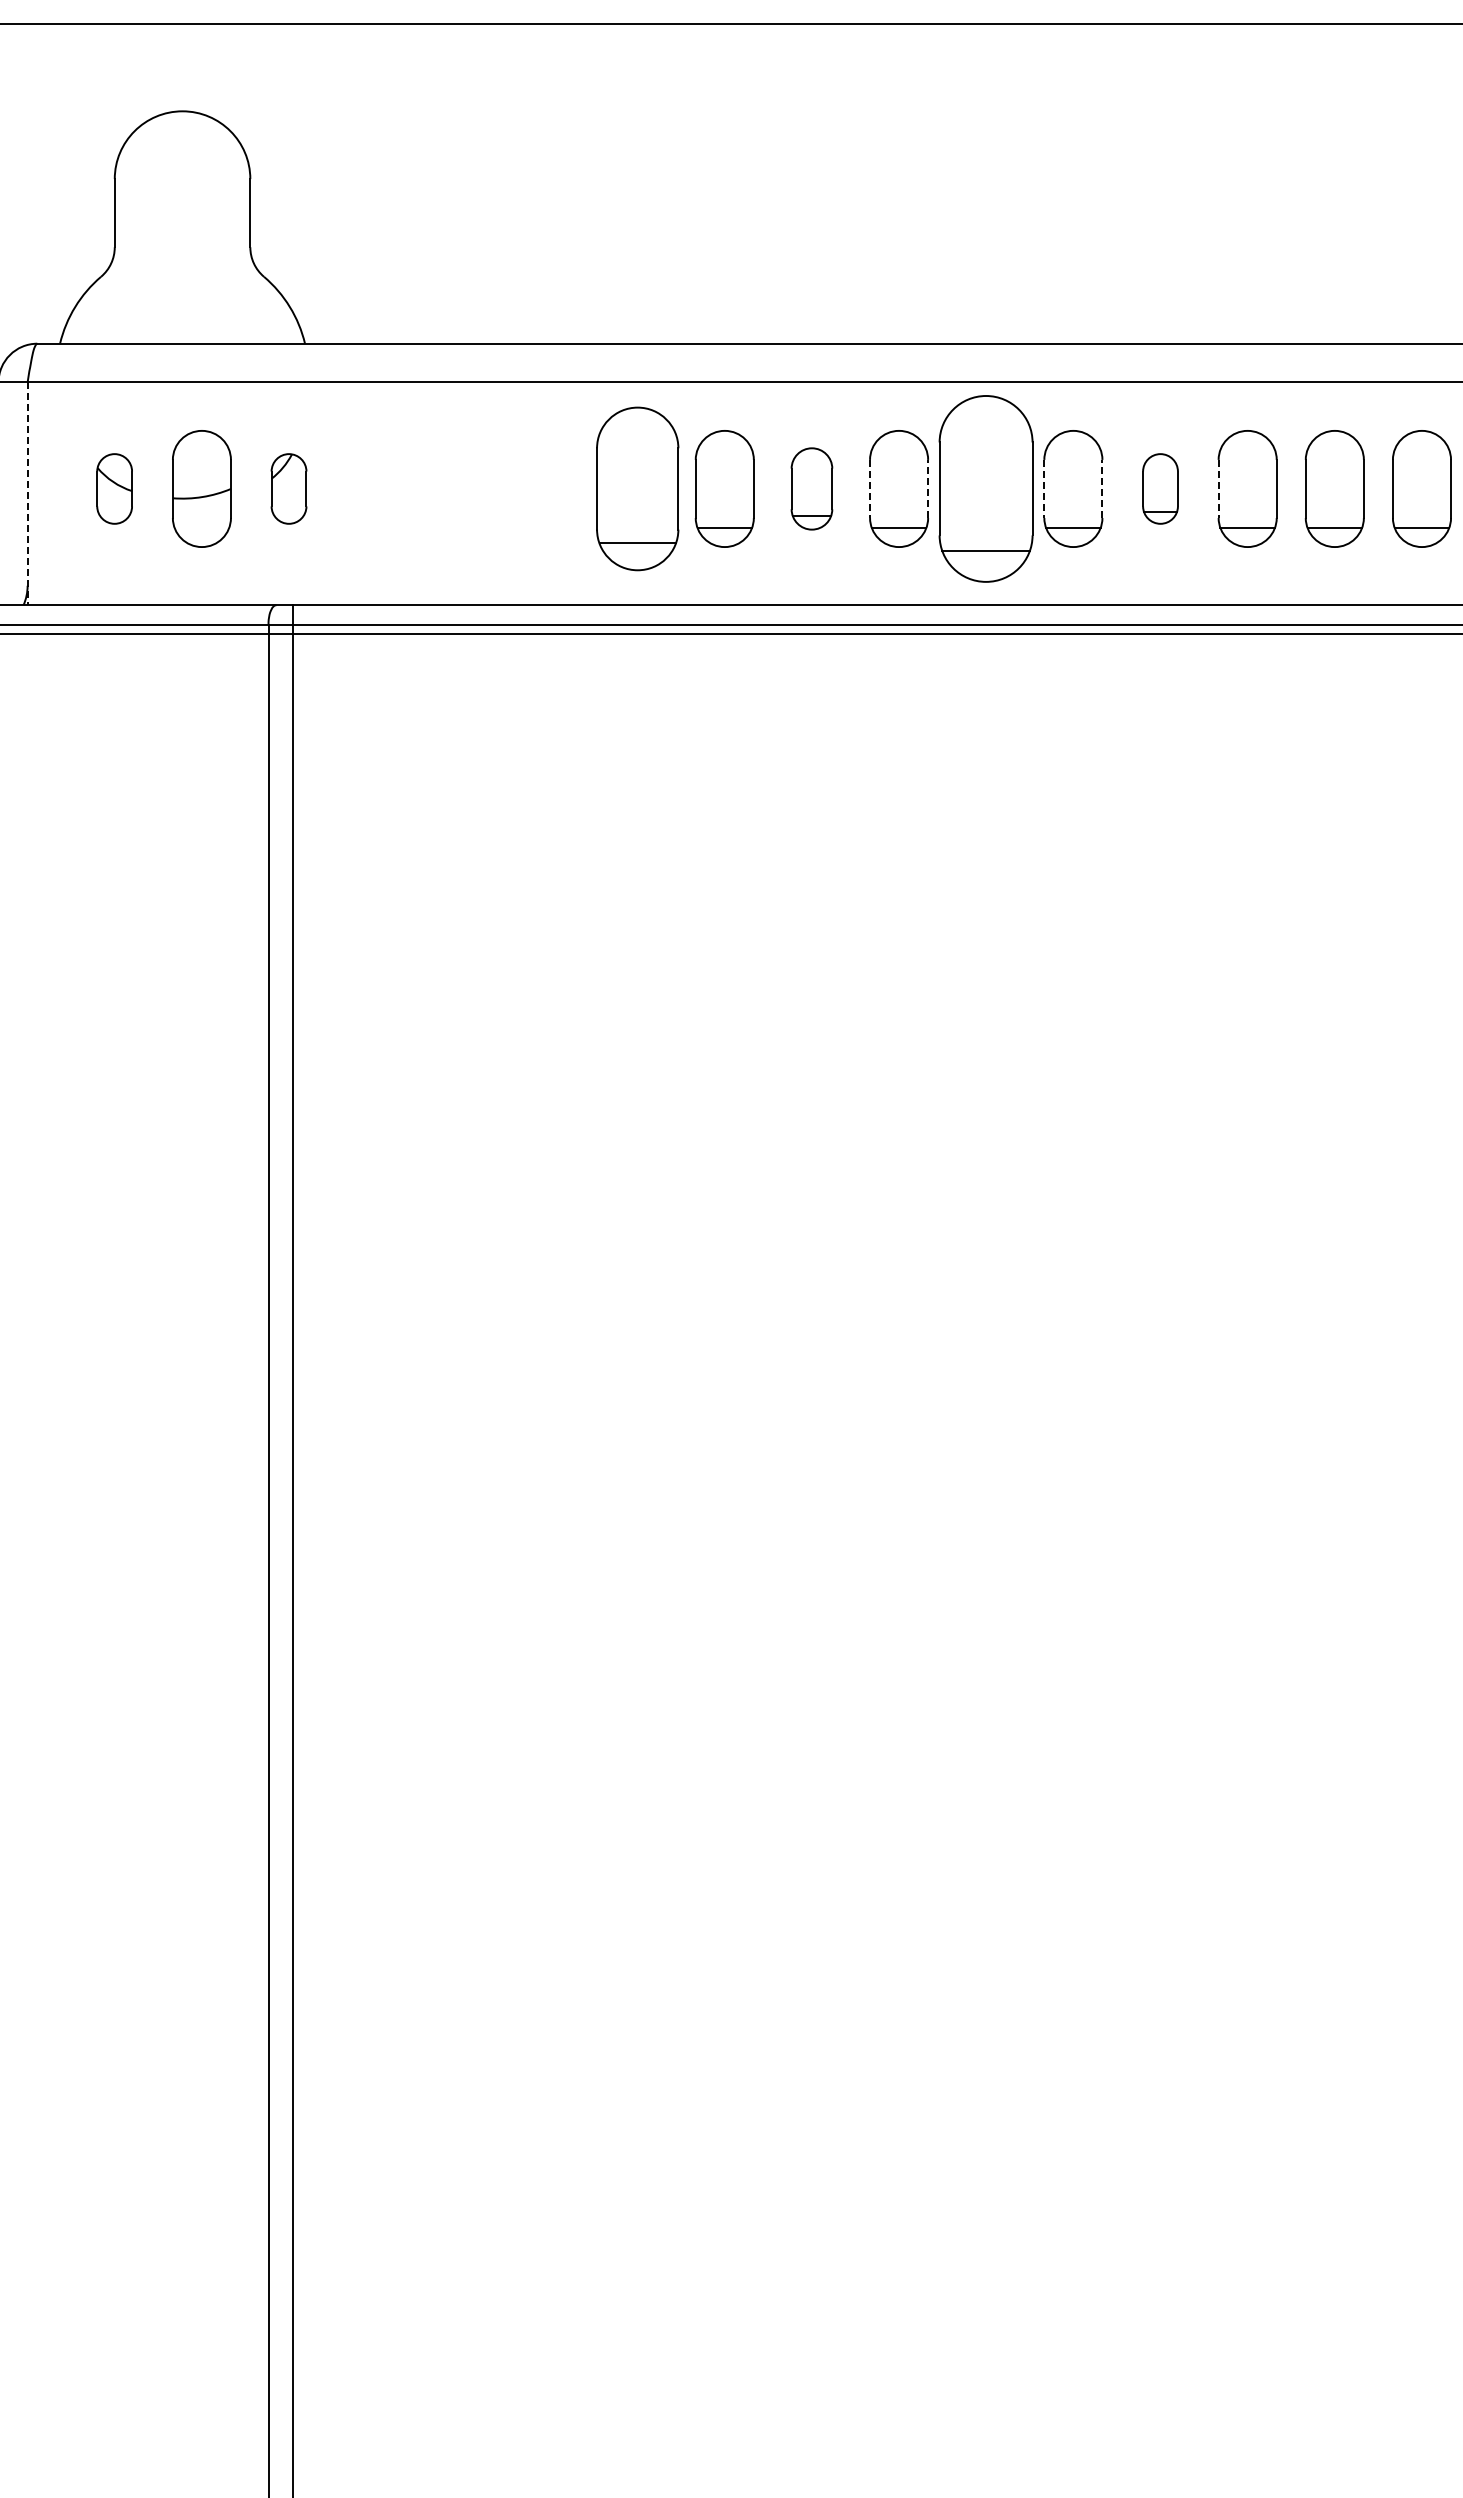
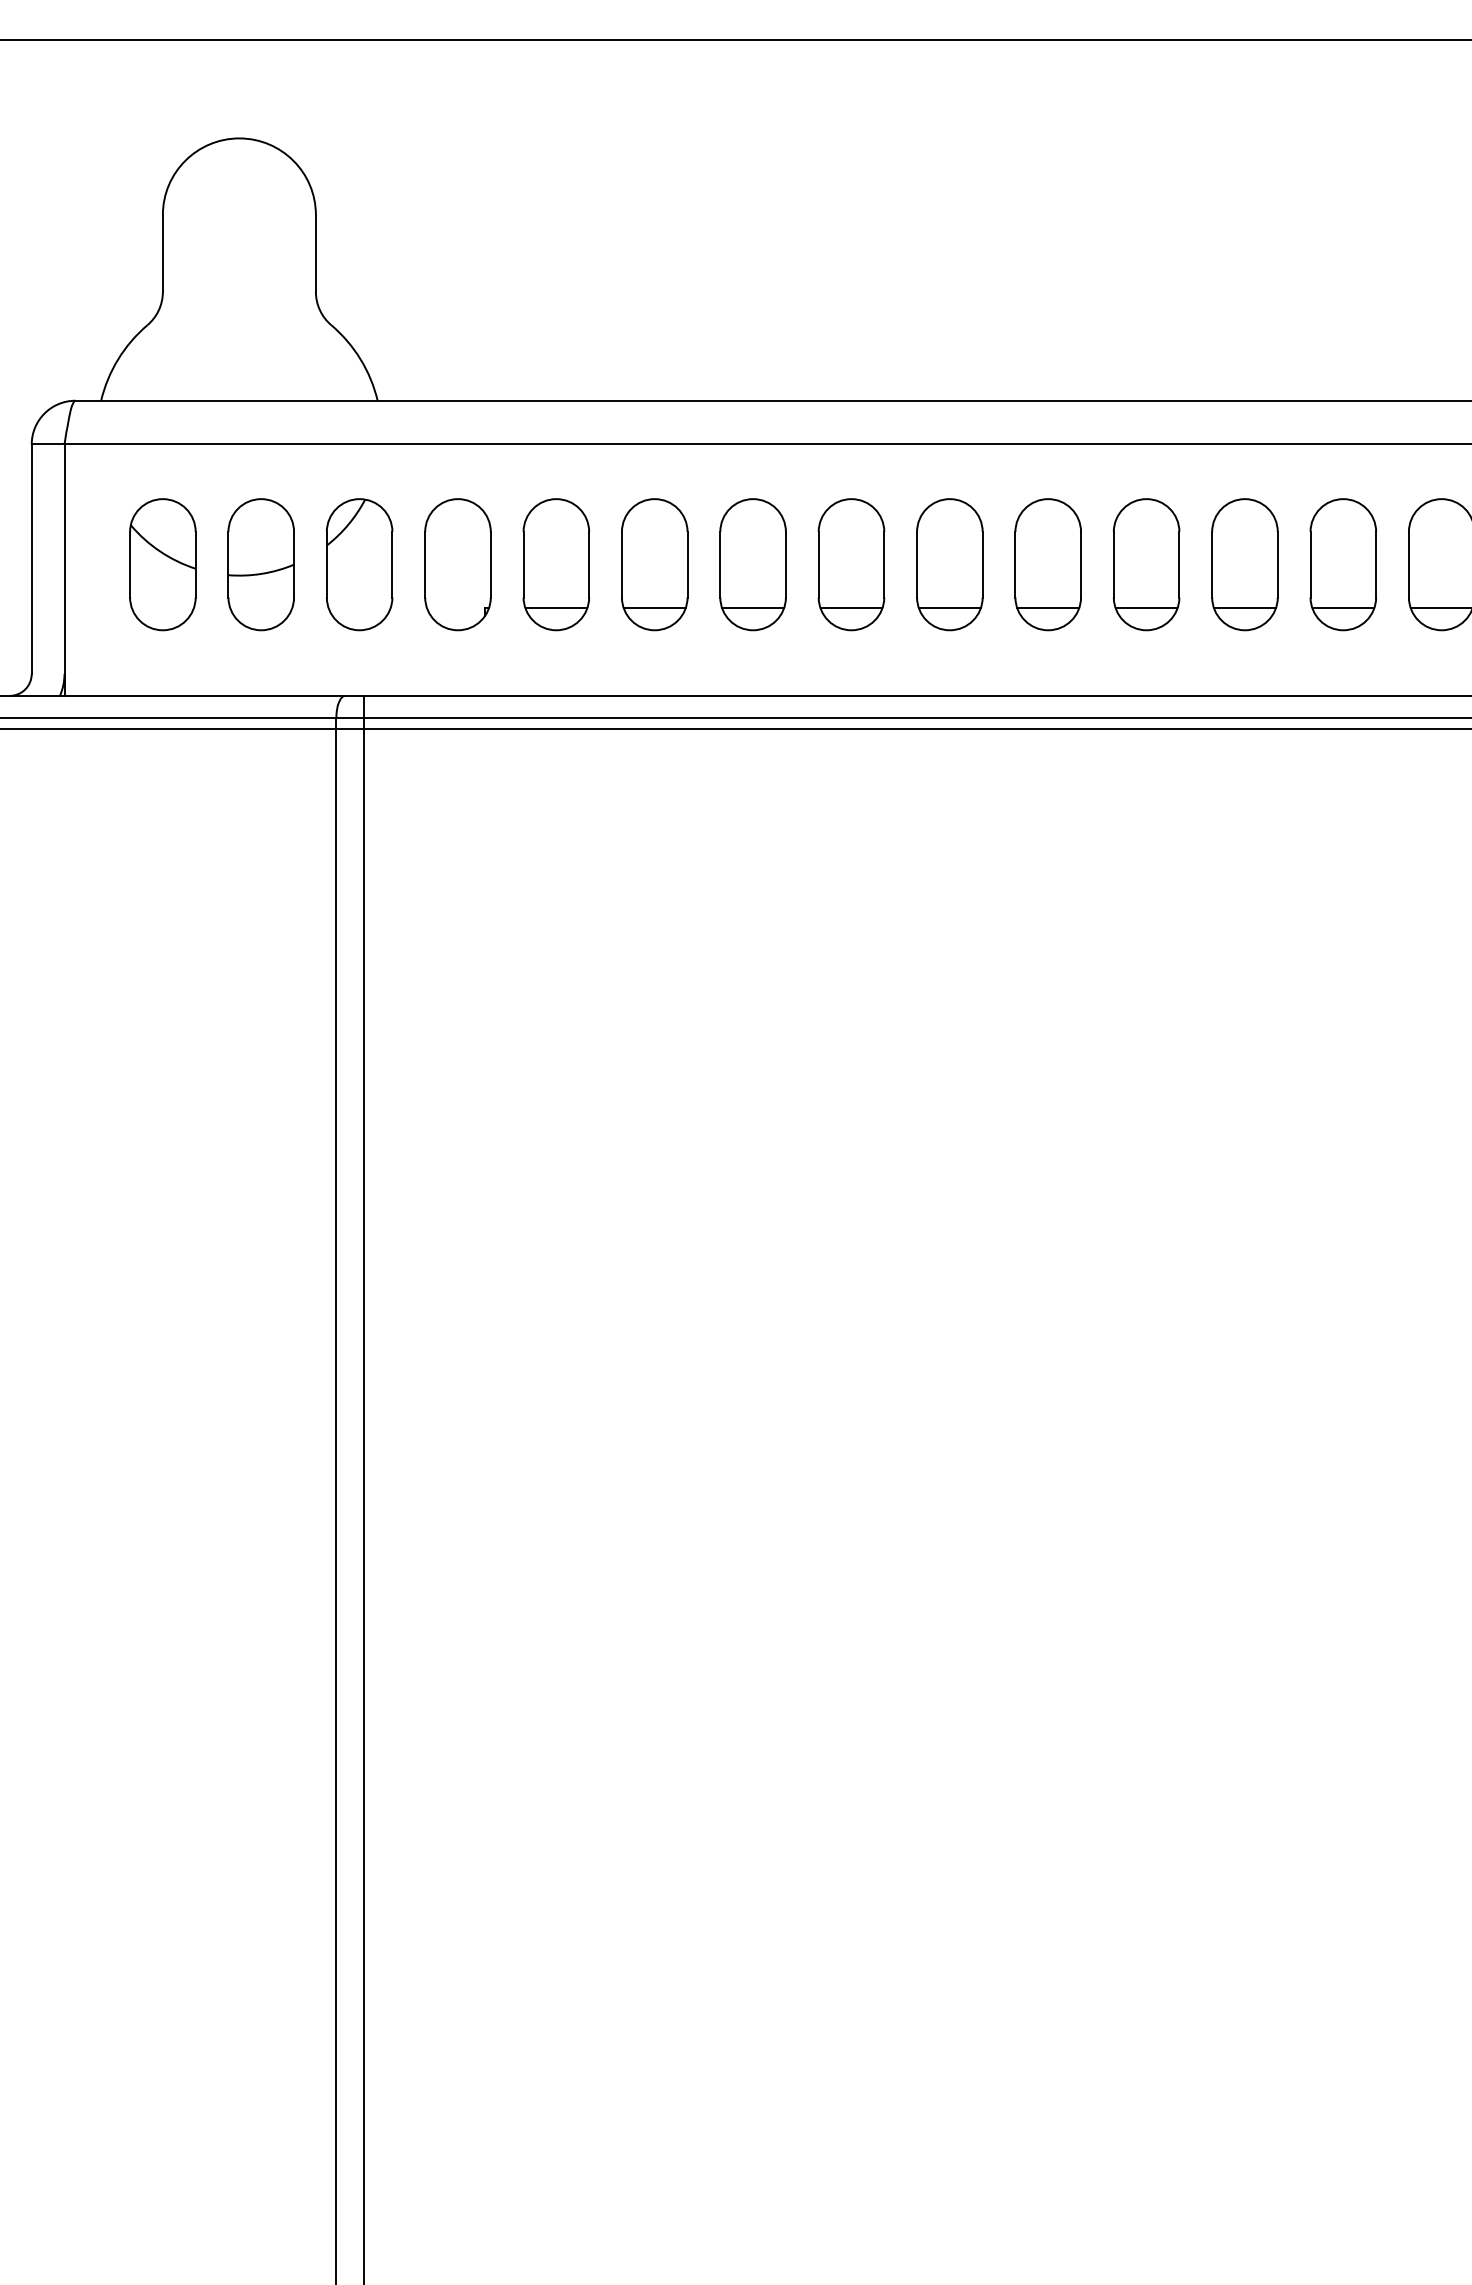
part: (114, 488) -> (162, 564), size x1.67
part: (288, 488) -> (358, 564), size x1.67
part: (376, 488) -> (458, 564), added
part: (463, 488) -> (556, 564), added
part: (550, 488) -> (654, 564), added
part: (637, 488) -> (752, 564), size x0.71
part: (811, 488) -> (949, 564), size x1.43
line: (928, 488) -> (1081, 564), dashed -> solid
part: (986, 488) -> (1146, 564), size x0.62
line: (1102, 488) -> (1277, 564), dashed -> solid
part: (1160, 488) -> (1343, 564), size x1.67
line: (870, 489) -> (1015, 565), dashed -> solid
line: (1044, 489) -> (1212, 565), dashed -> solid
line: (1218, 489) -> (1408, 565), dashed -> solid
line: (27, 494) -> (64, 570), dashed -> solid

